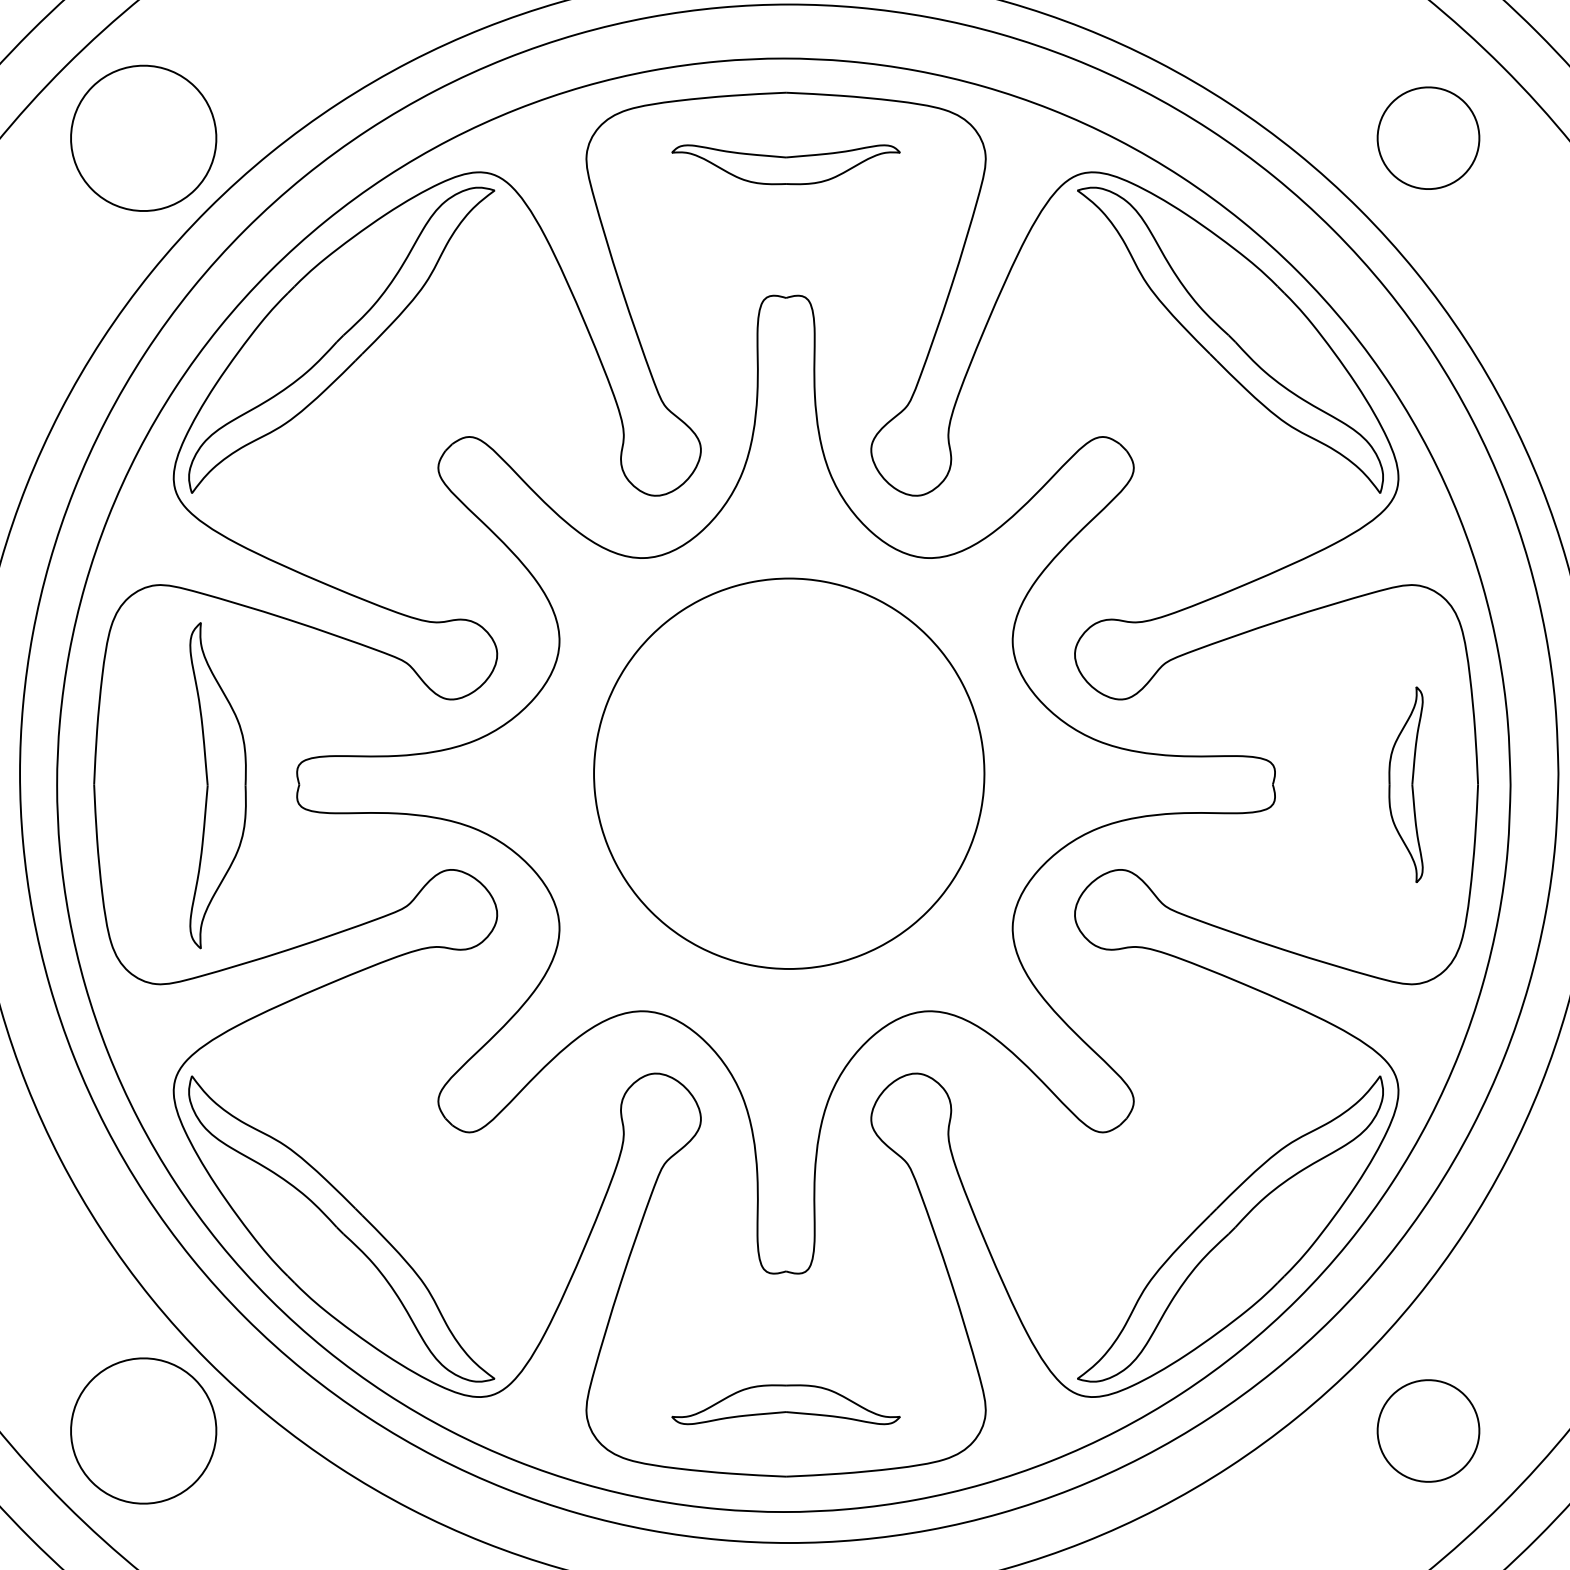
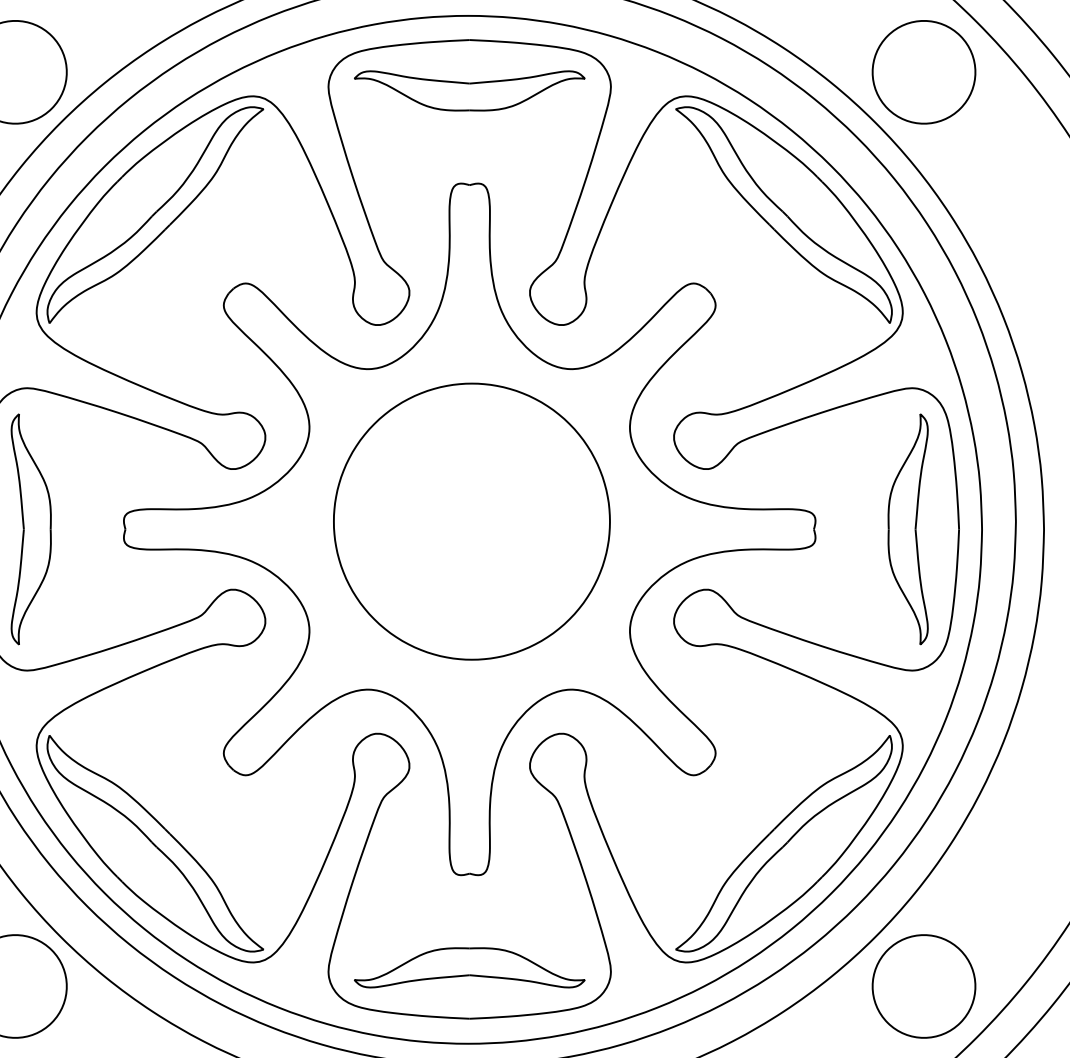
part: (1428, 137) -> (924, 71), size x1.43
part: (785, 164) -> (469, 90), size x1.43
part: (1405, 784) -> (907, 529), size x1.67
part: (217, 785) -> (30, 529), moved
part: (785, 1404) -> (469, 967), size x1.43
part: (1428, 1430) -> (924, 986), size x1.43

